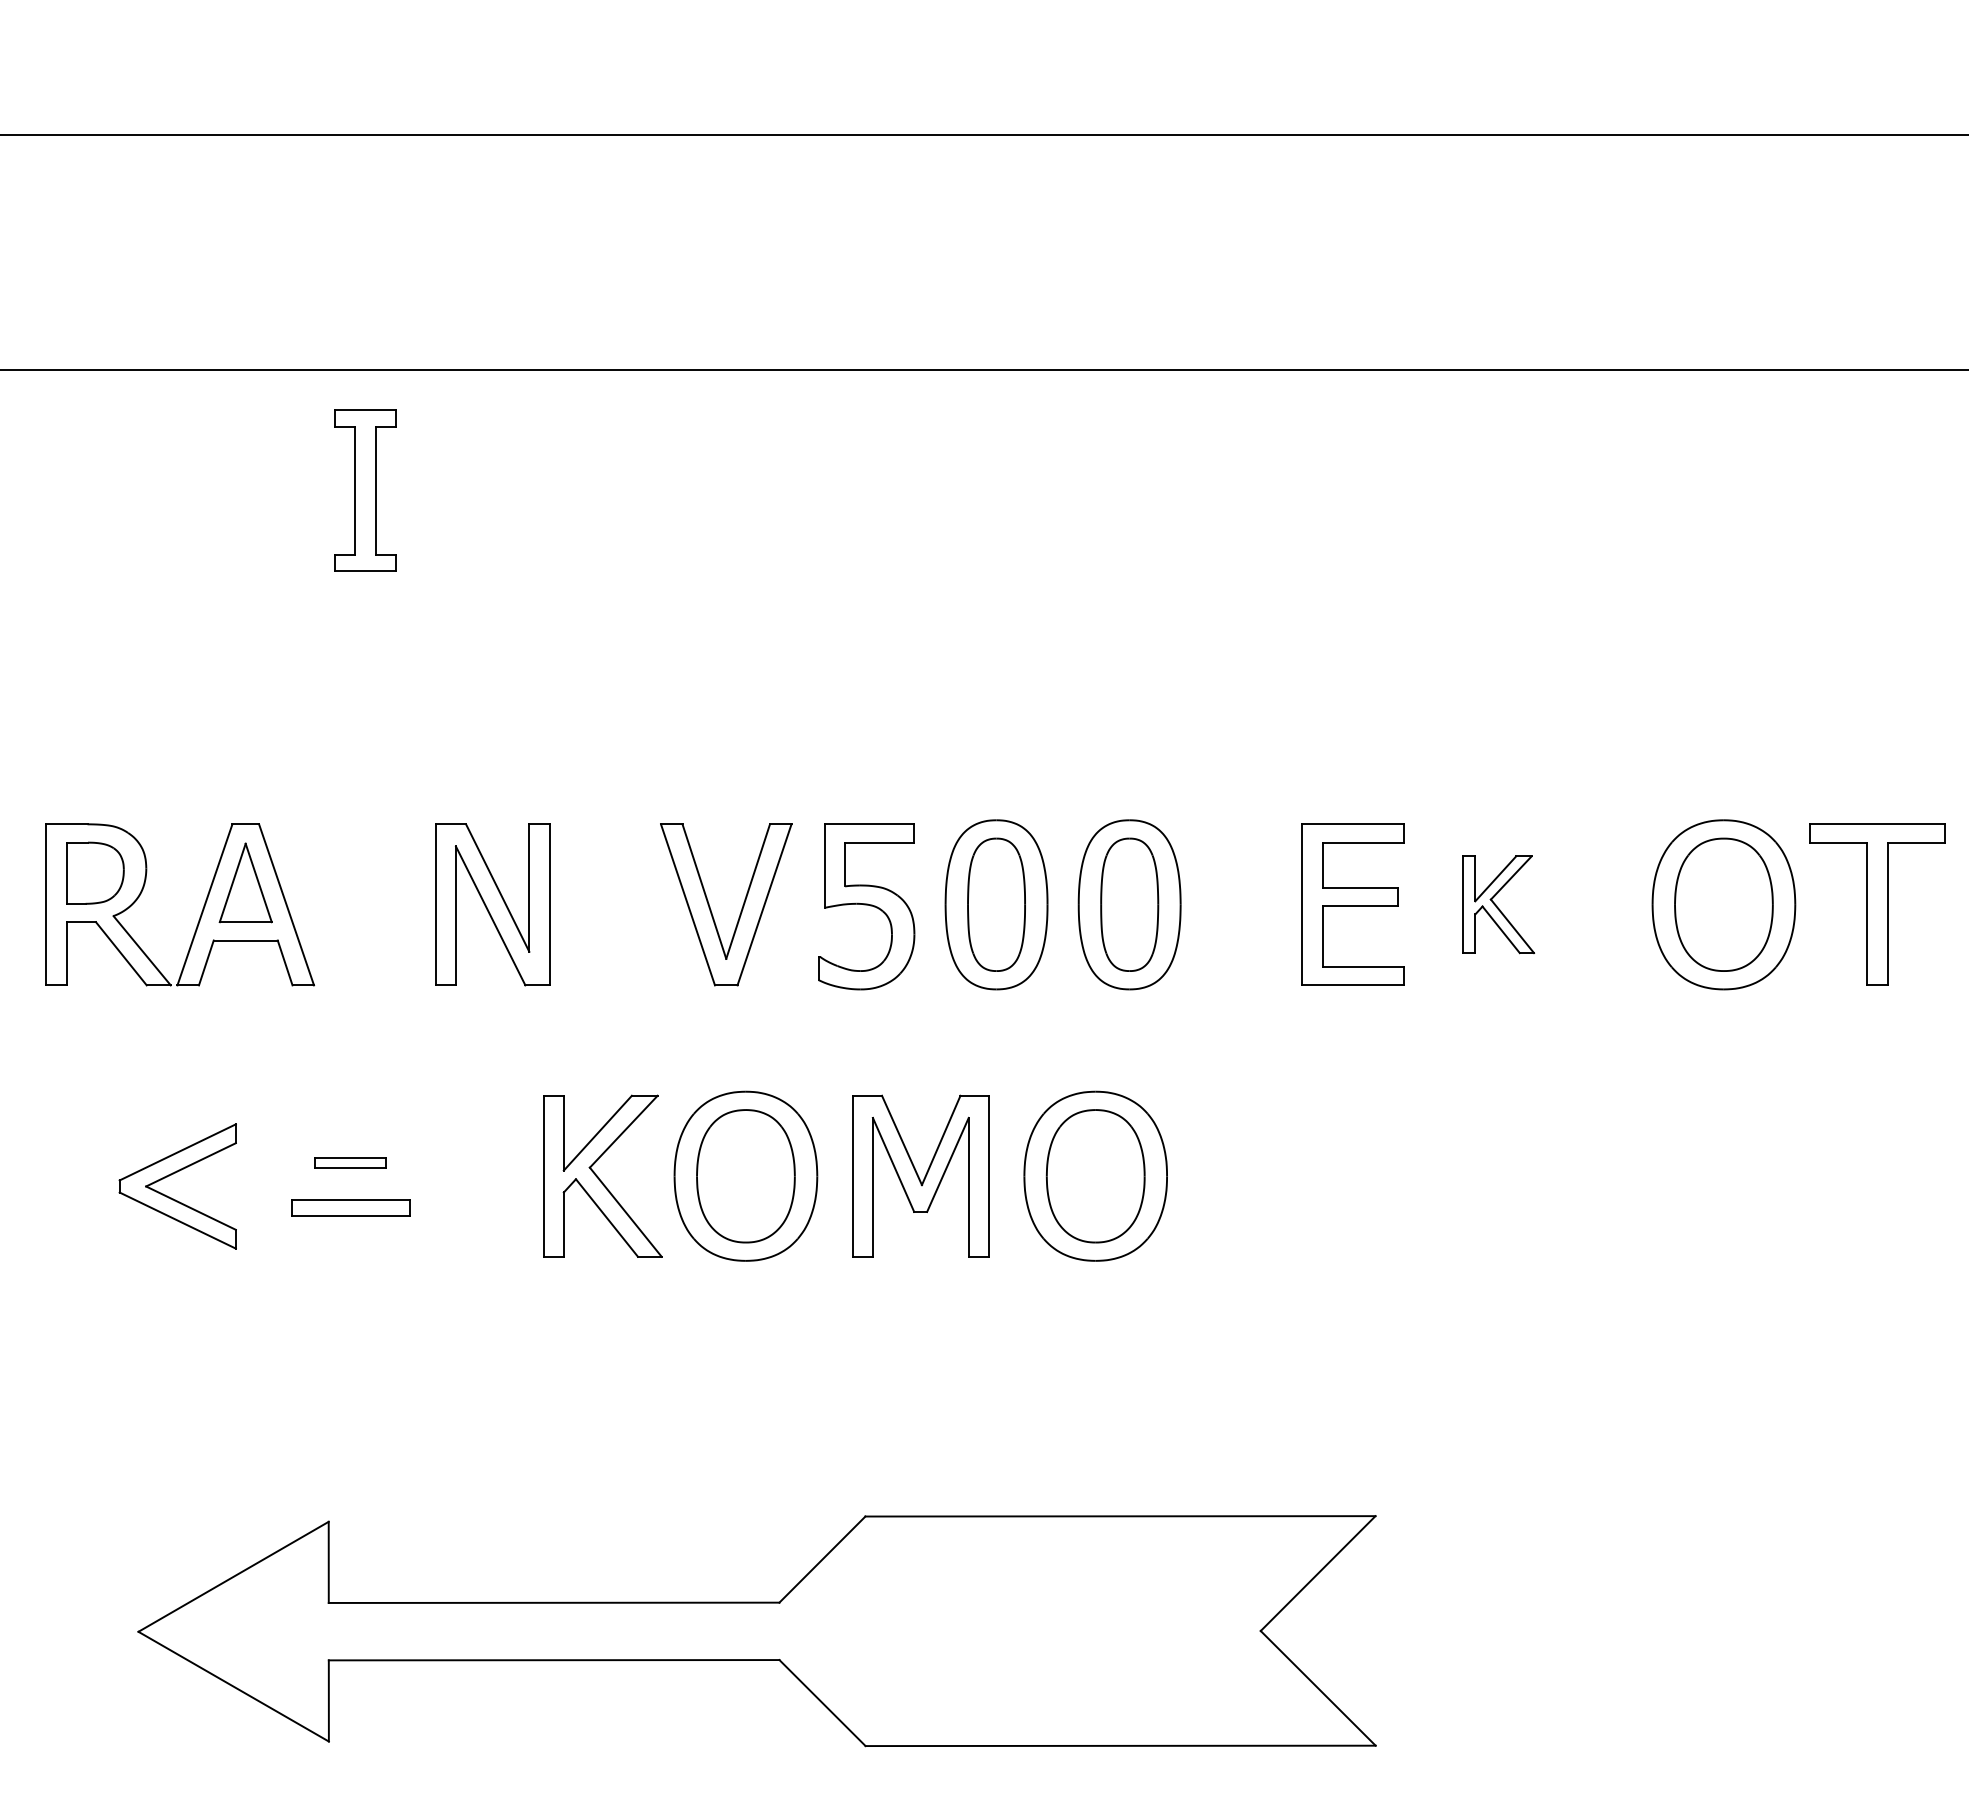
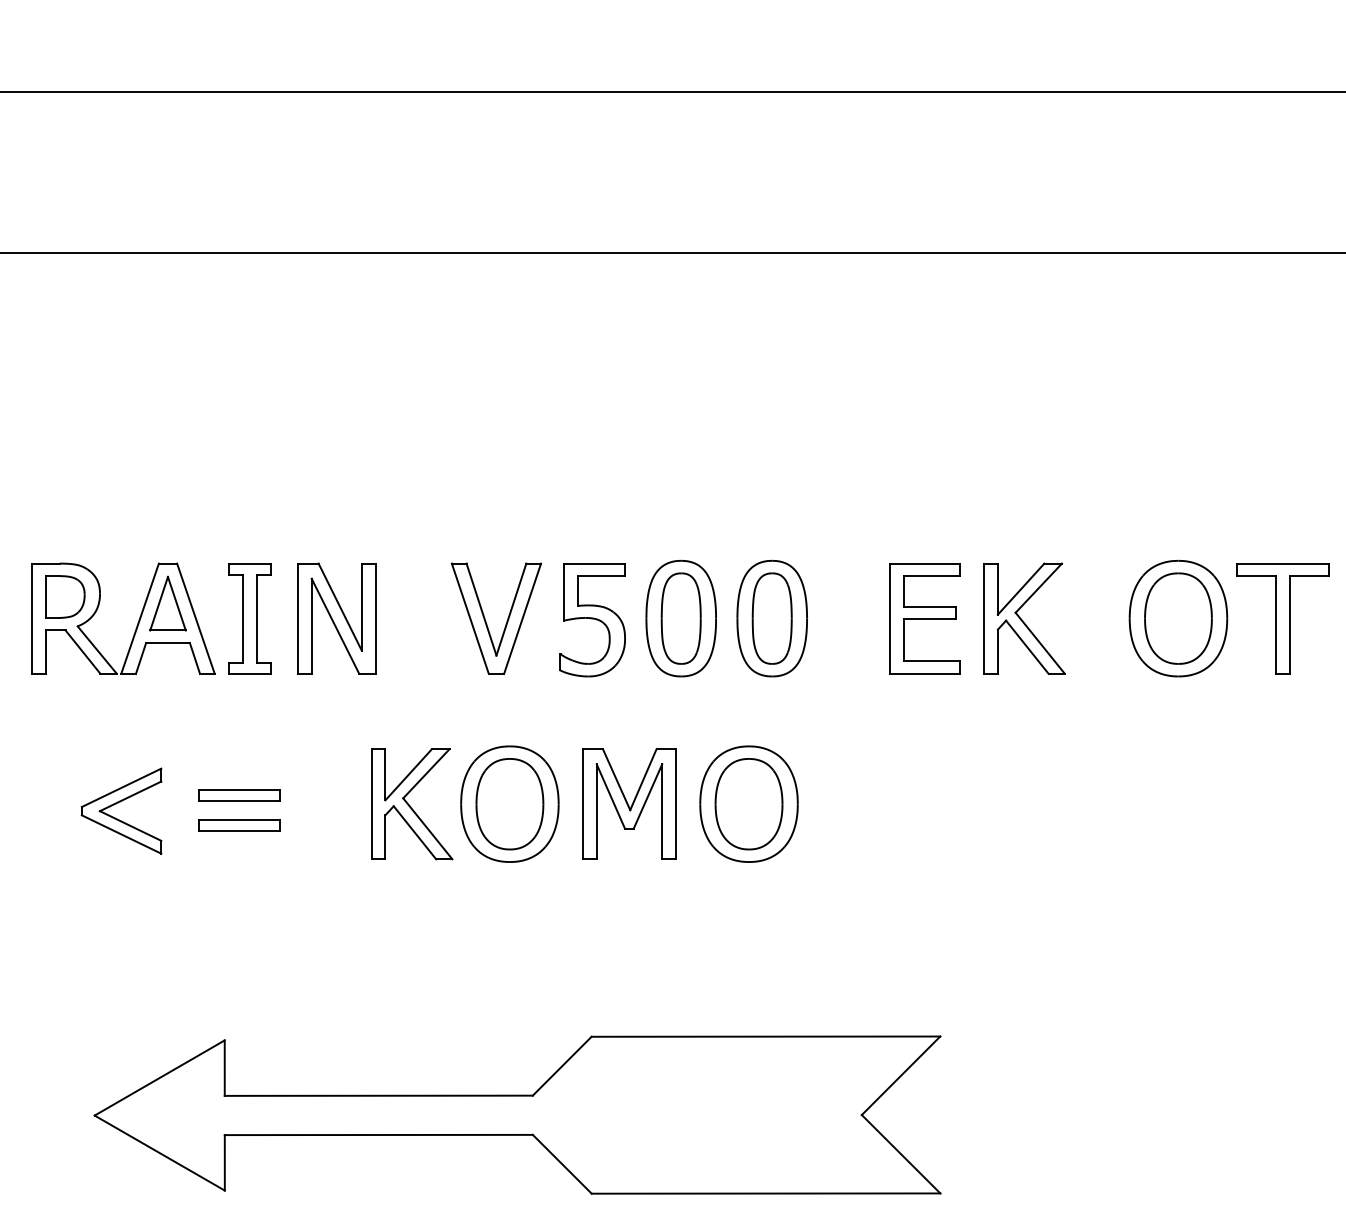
part: (364, 490) -> (249, 618), moved
part: (1498, 904) -> (1024, 618), size x1.67
part: (350, 1163) -> (239, 795), size x1.67

